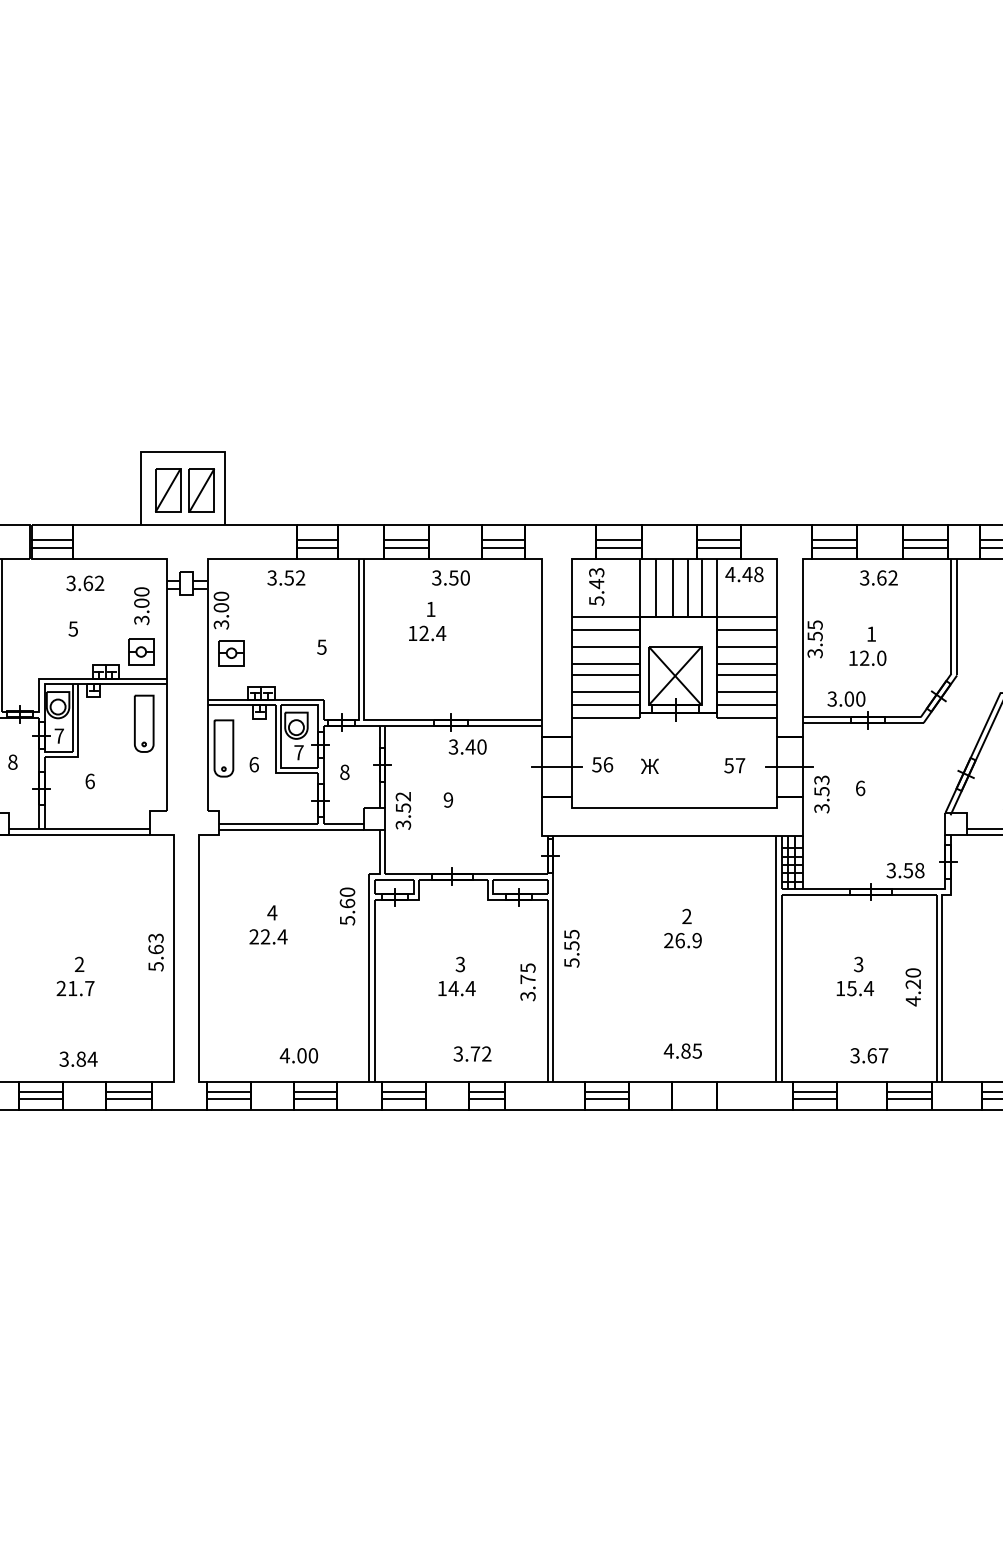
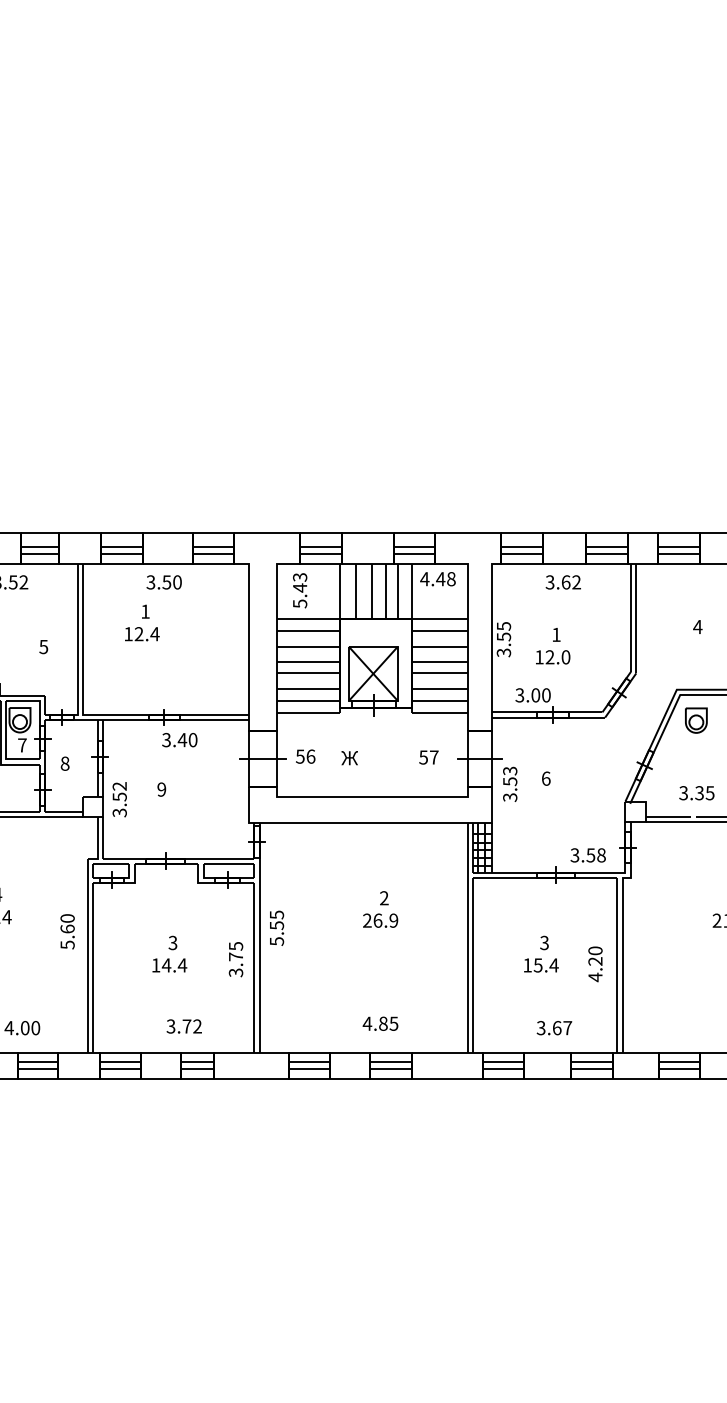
text: (347, 906) -> (67, 931), moved
line: (694, 1091) -> (391, 1061), added
line: (694, 1099) -> (391, 1068), added

